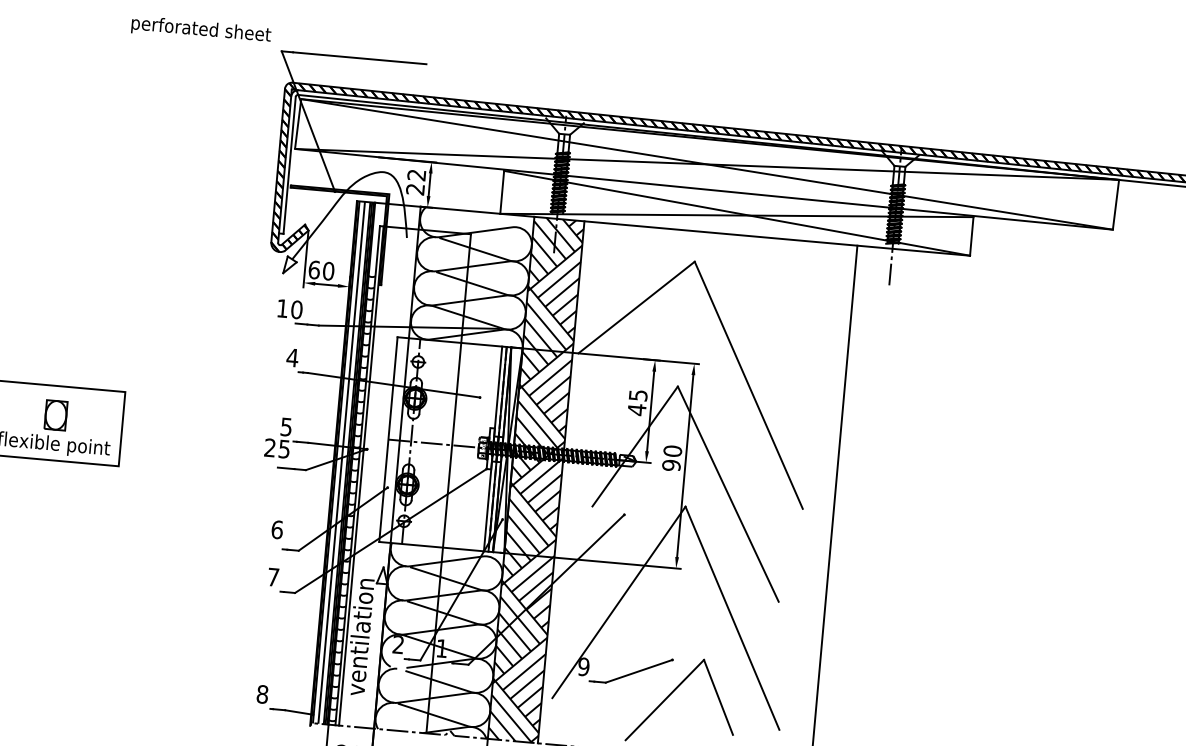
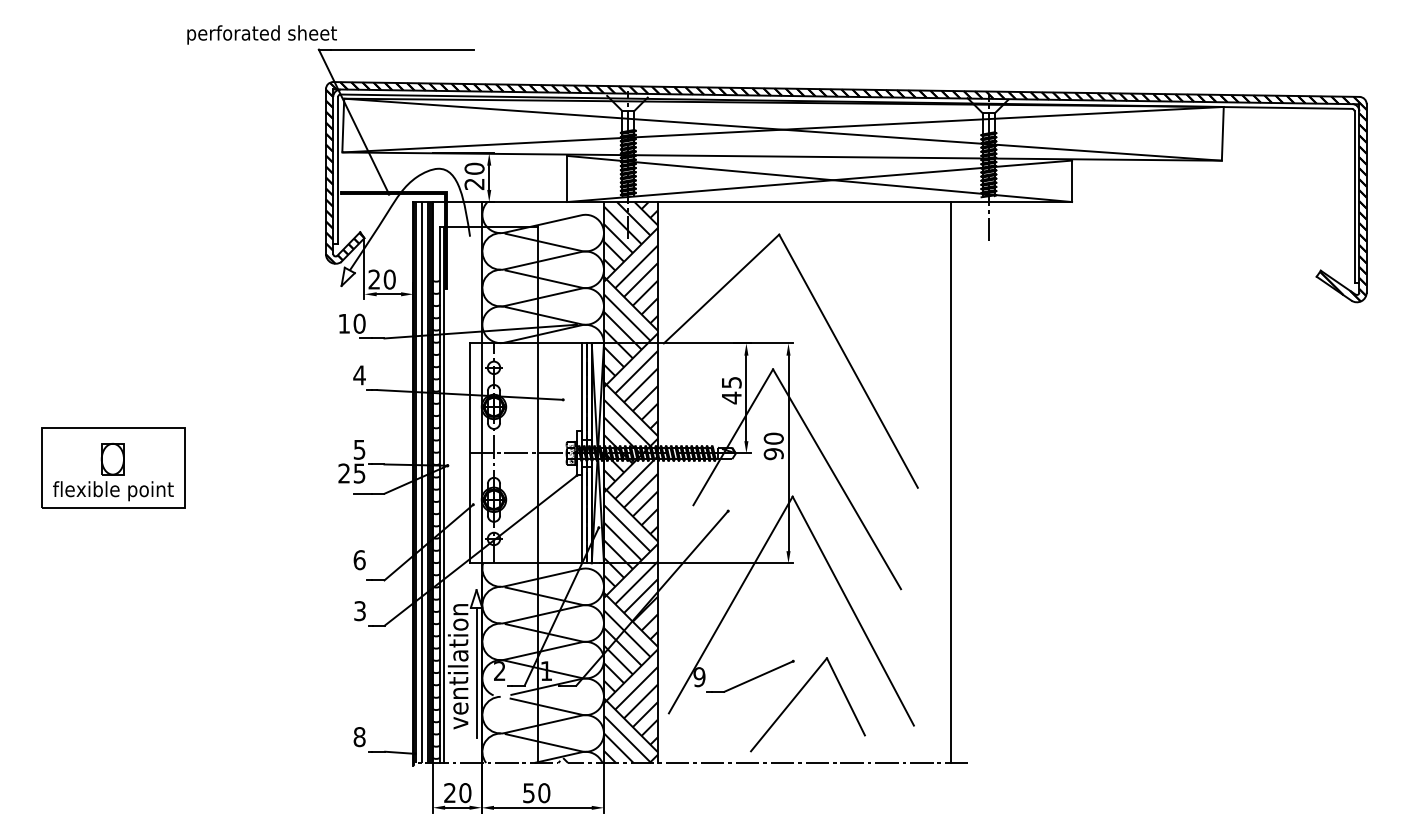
text: (200, 29) -> (261, 34), moved
text: (416, 174) -> (474, 168), 22 -> 20
text: (314, 269) -> (374, 279), 60 -> 20
text: (272, 577) -> (359, 611), 7 -> 3
line: (376, 644) -> (476, 672), added

